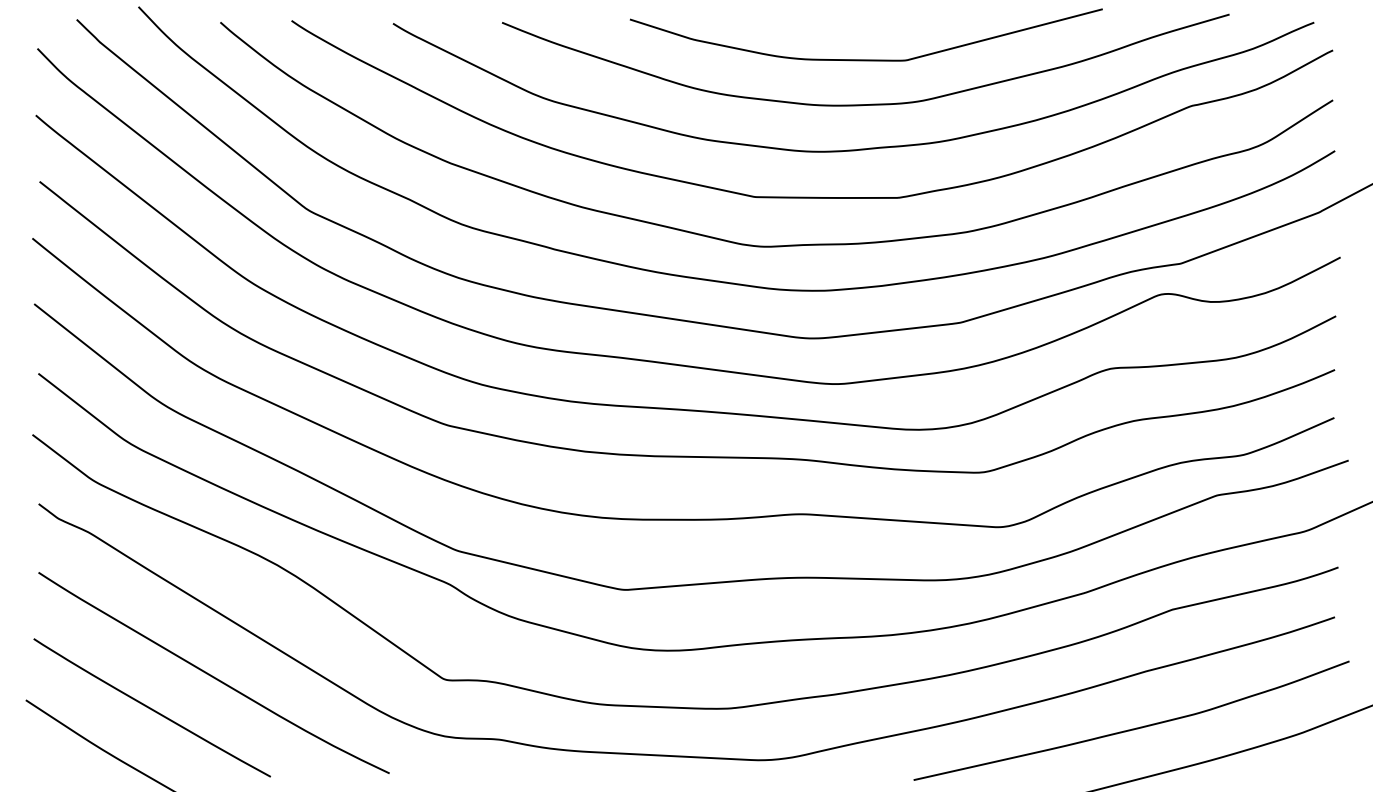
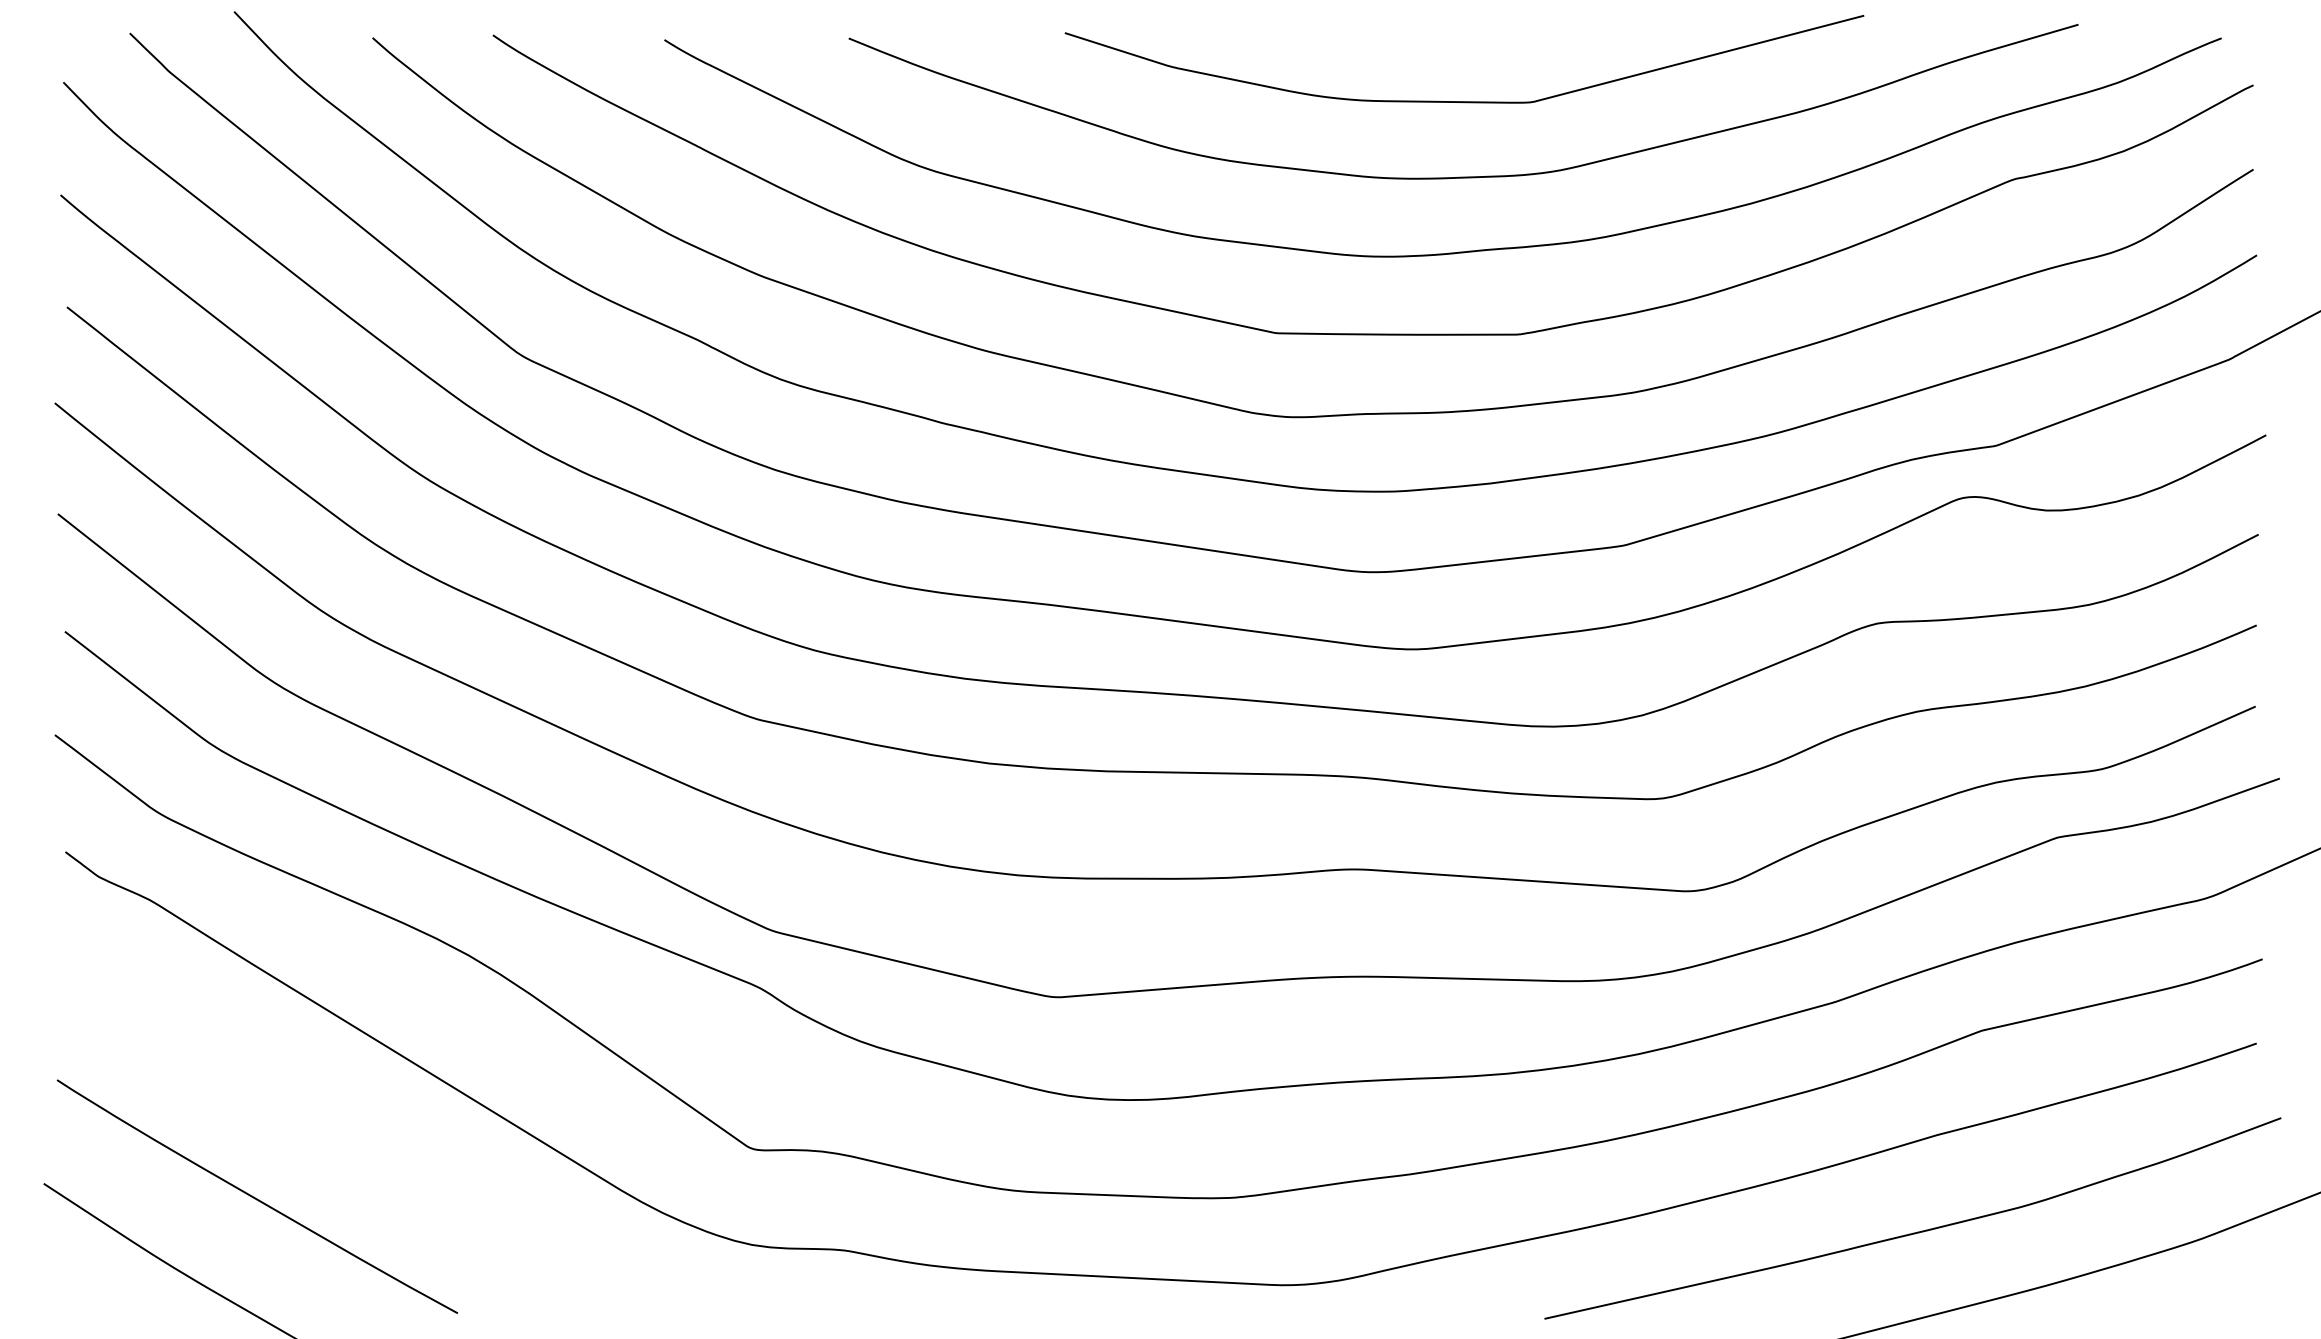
curve: (212, 675) -> (359, 1141), removed

